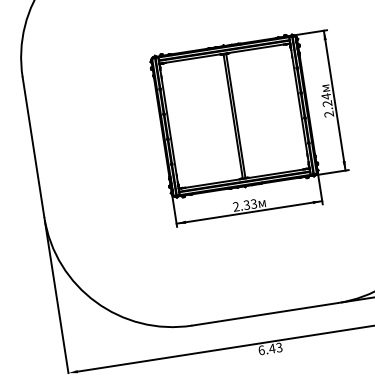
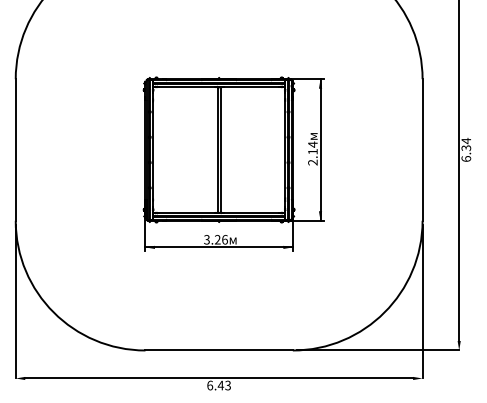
text: (326, 103) -> (312, 151), 2.24 -> 2.14
text: (244, 205) -> (215, 239), 2.33 -> 3.26

